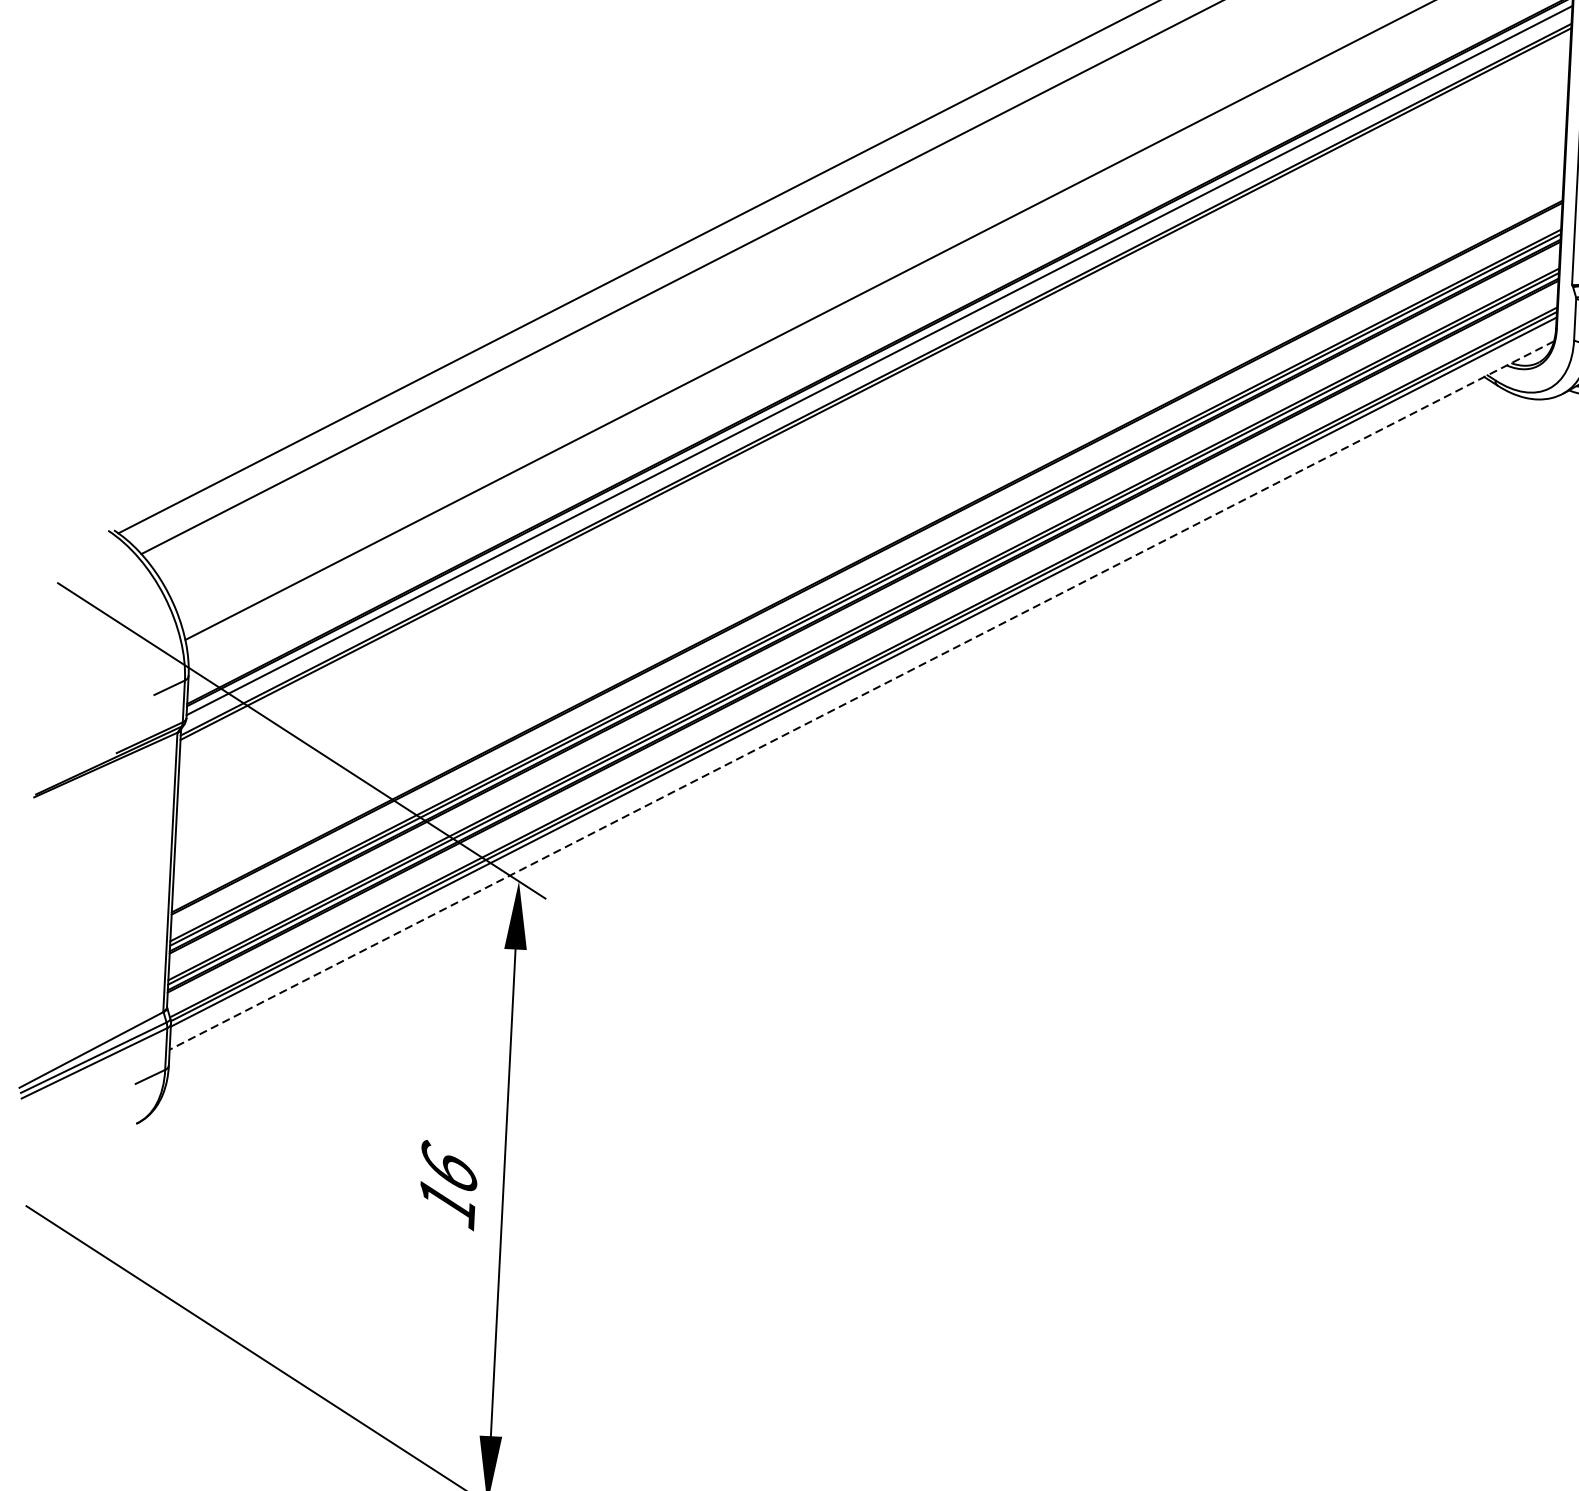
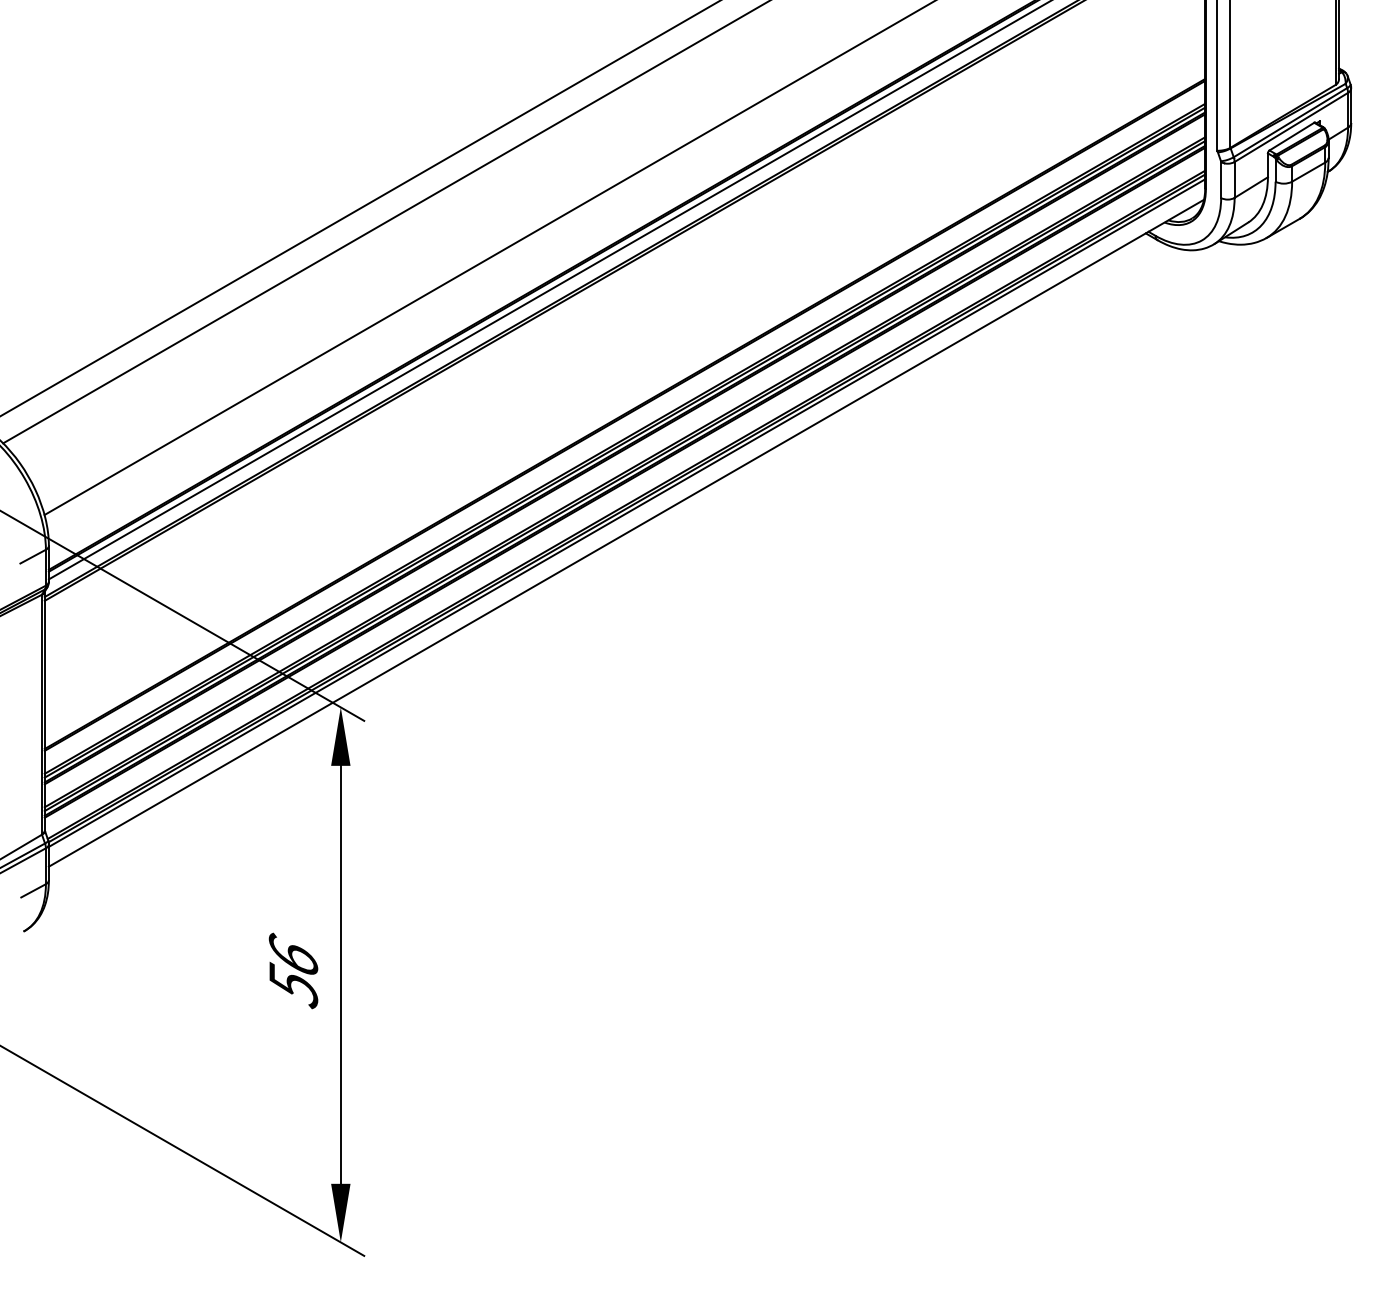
line: (861, 695) -> (626, 533), dashed -> solid
text: (447, 1202) -> (293, 985), 16 -> 56

